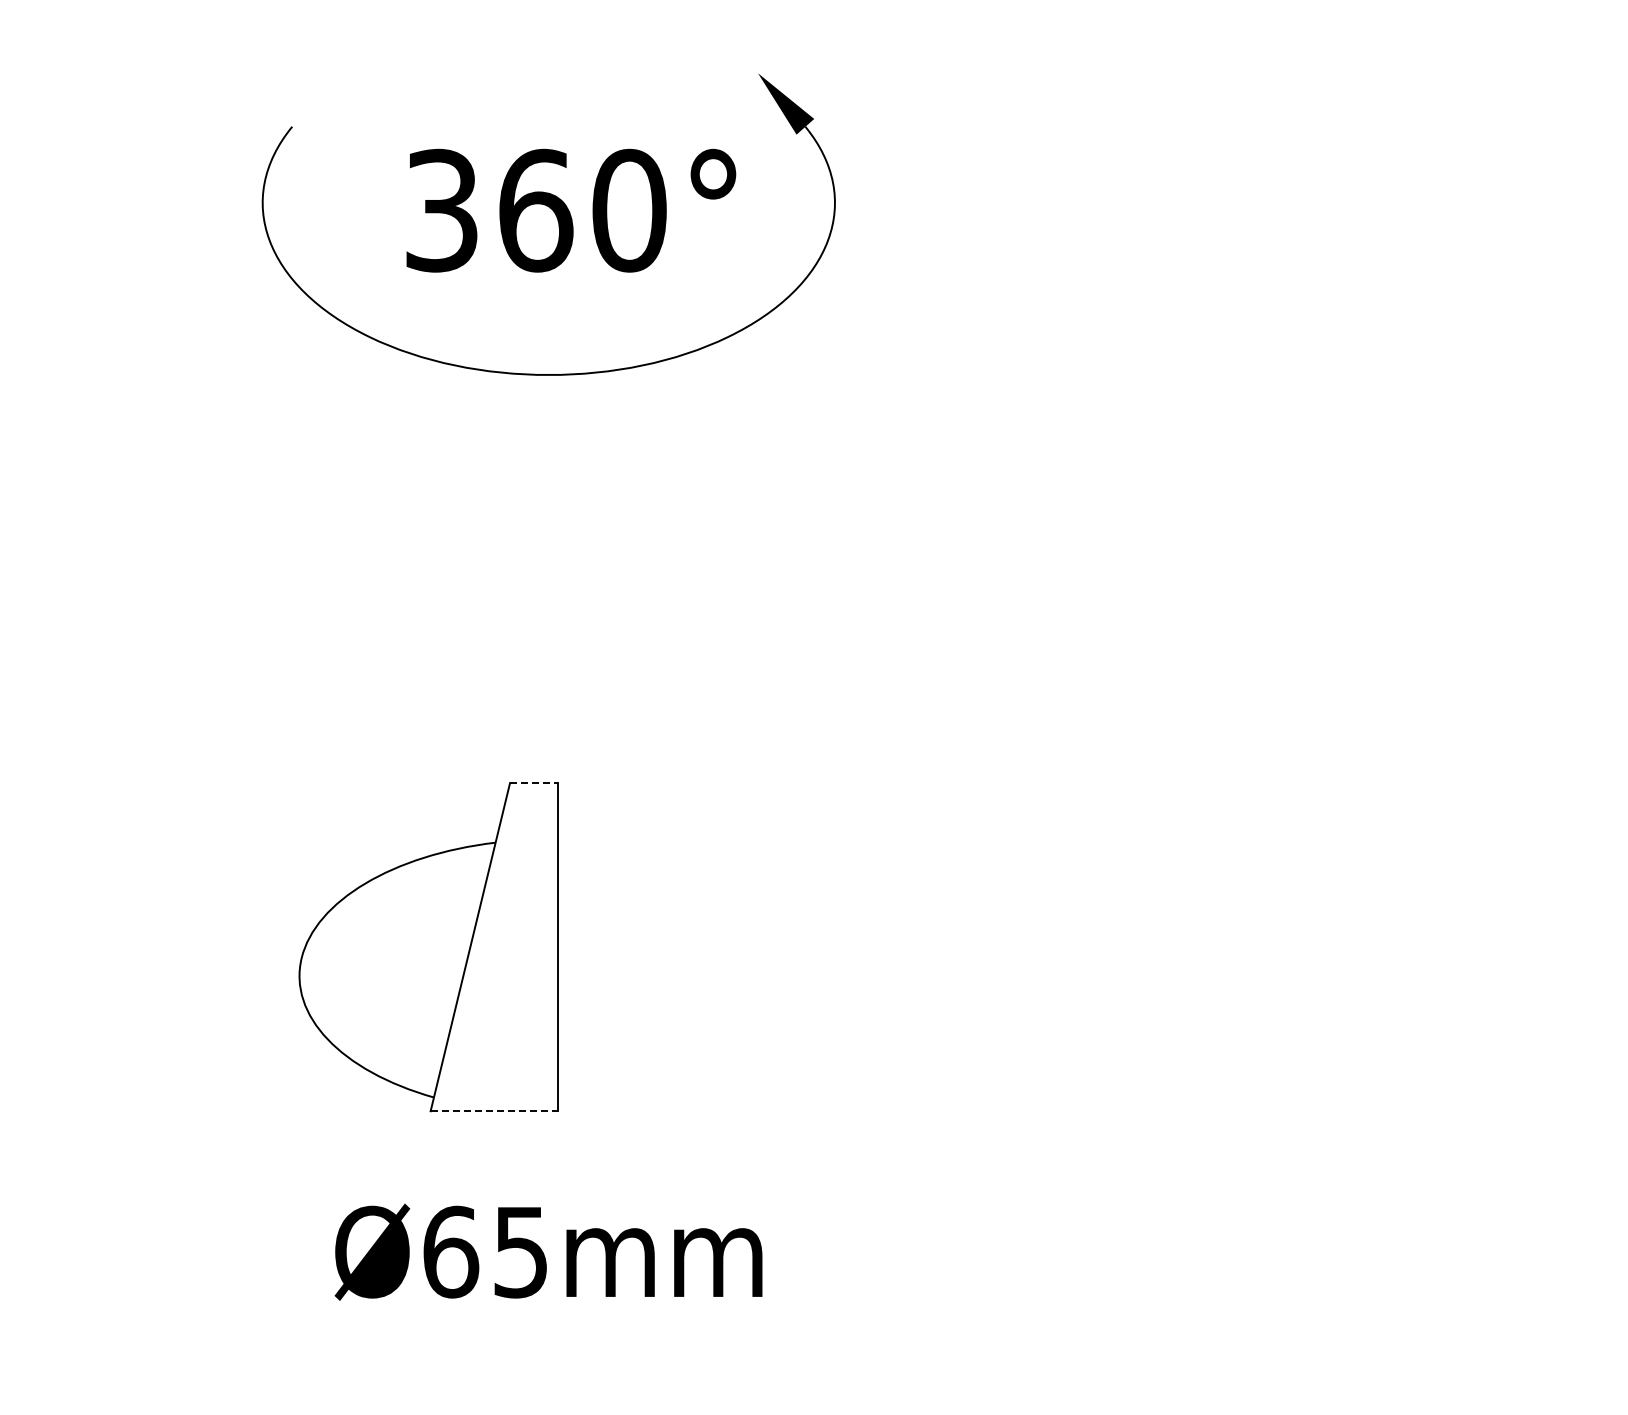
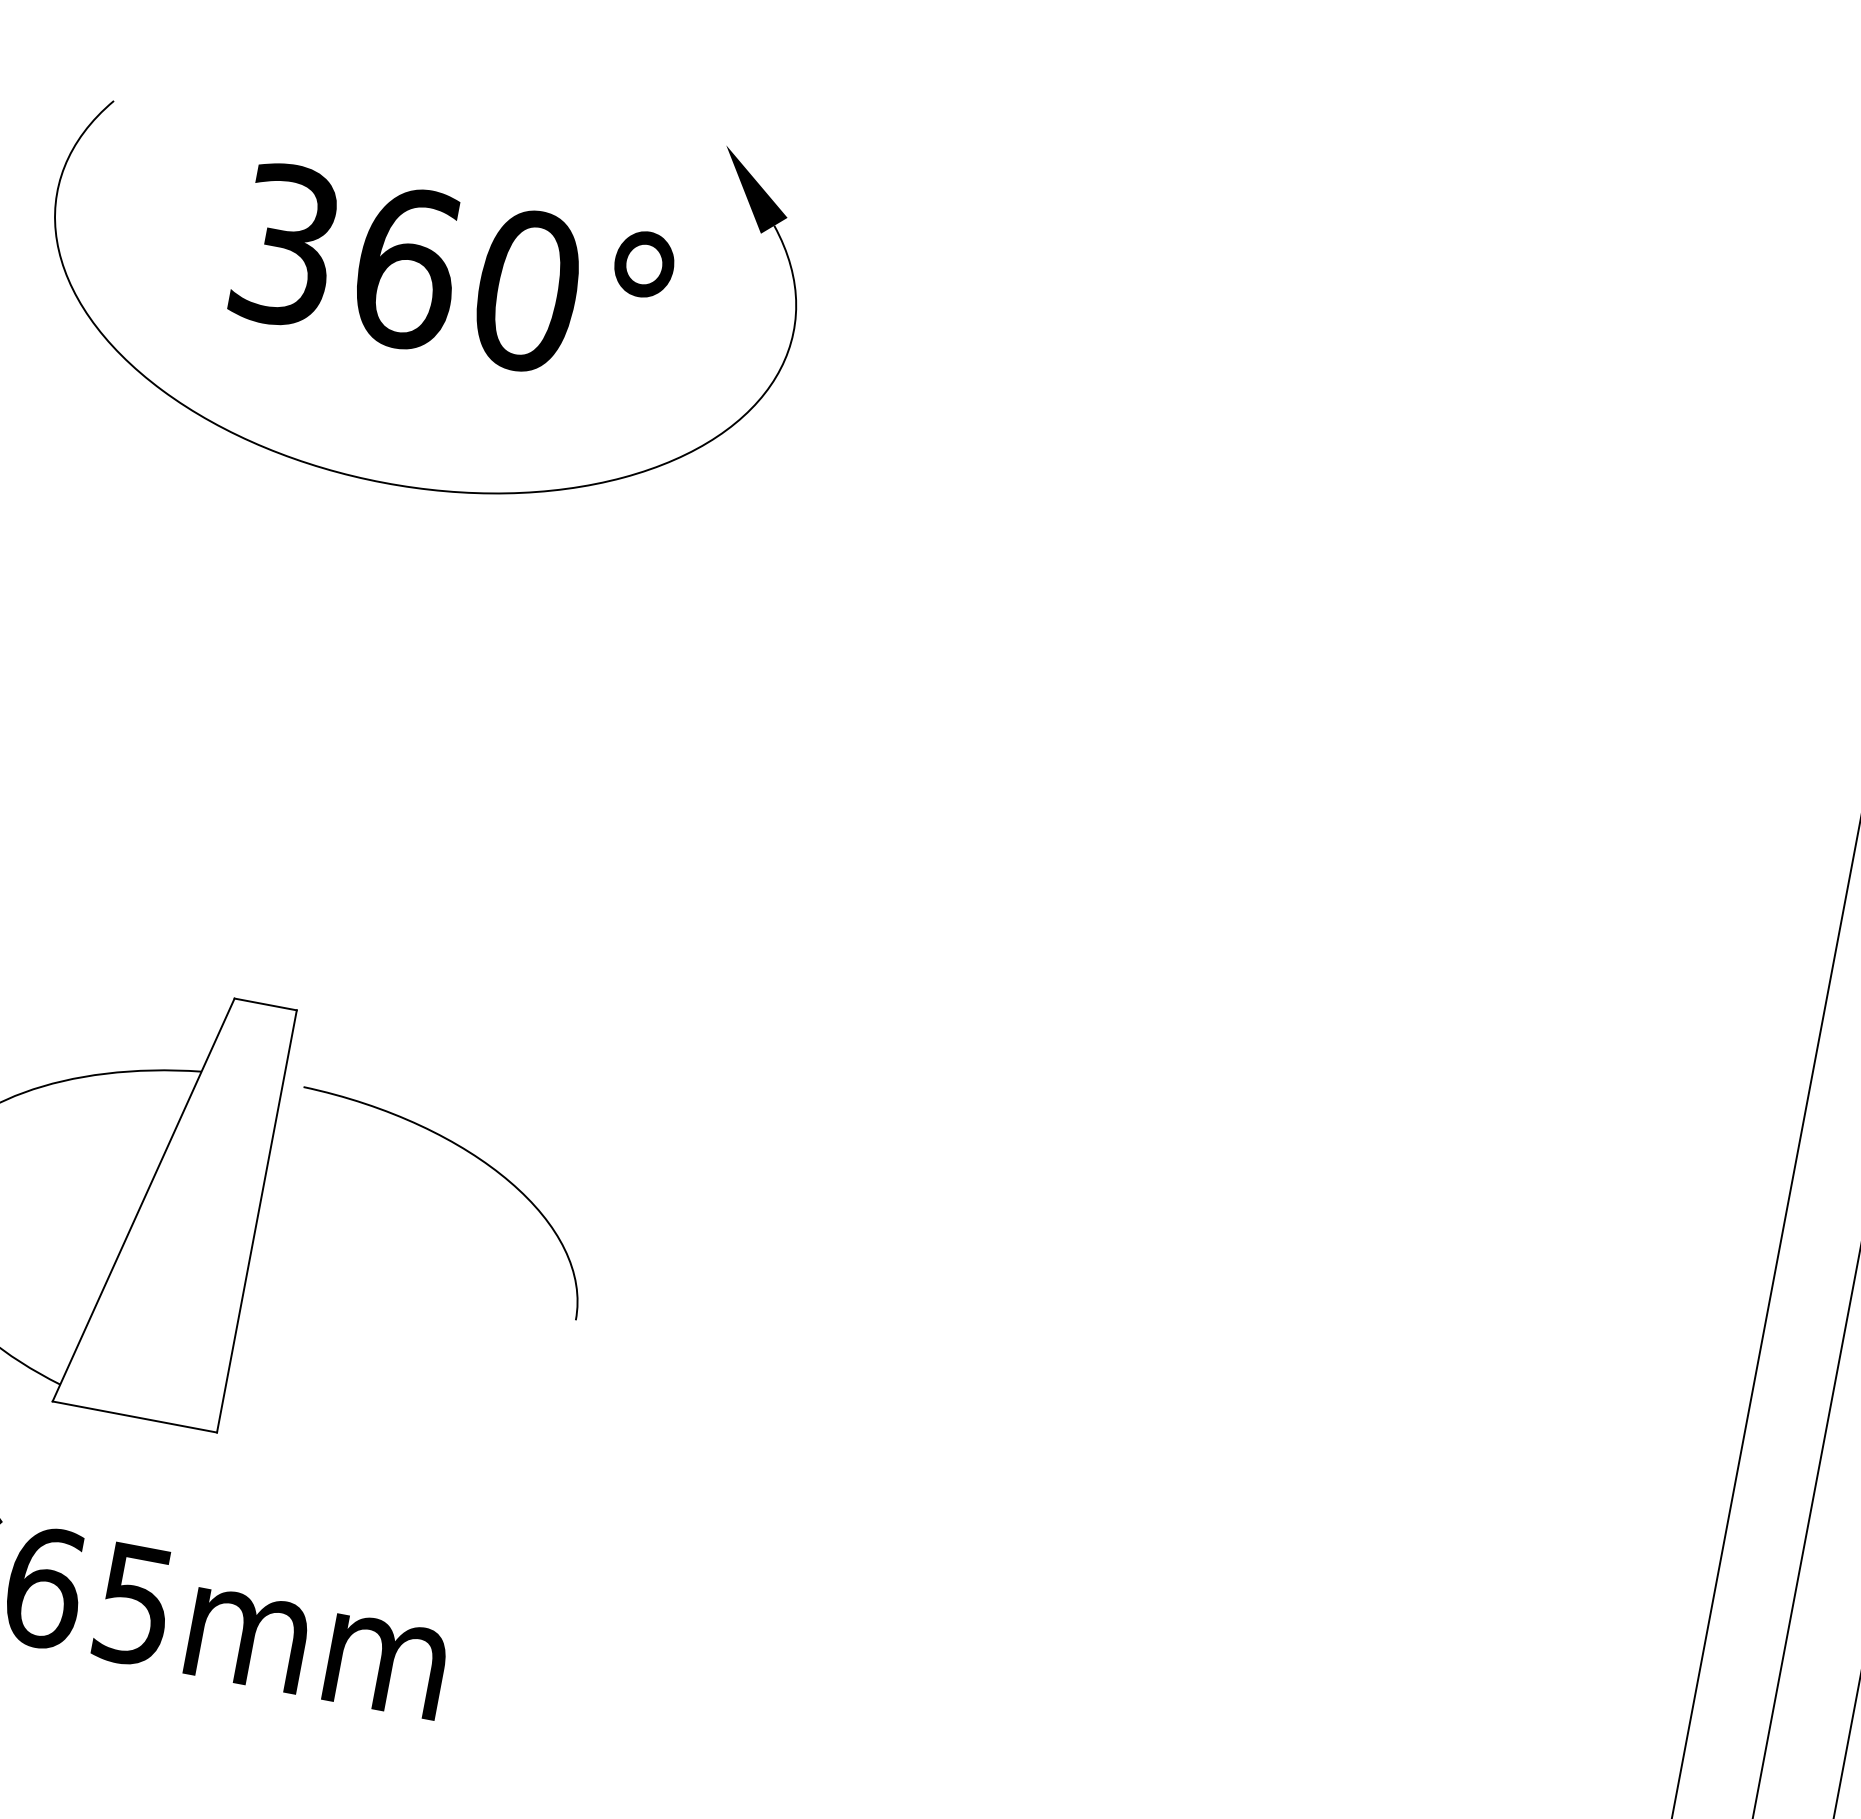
line: (534, 783) -> (265, 1004), dashed -> solid
curve: (710, 867) -> (472, 1155), added
line: (494, 1111) -> (134, 1417), dashed -> solid

